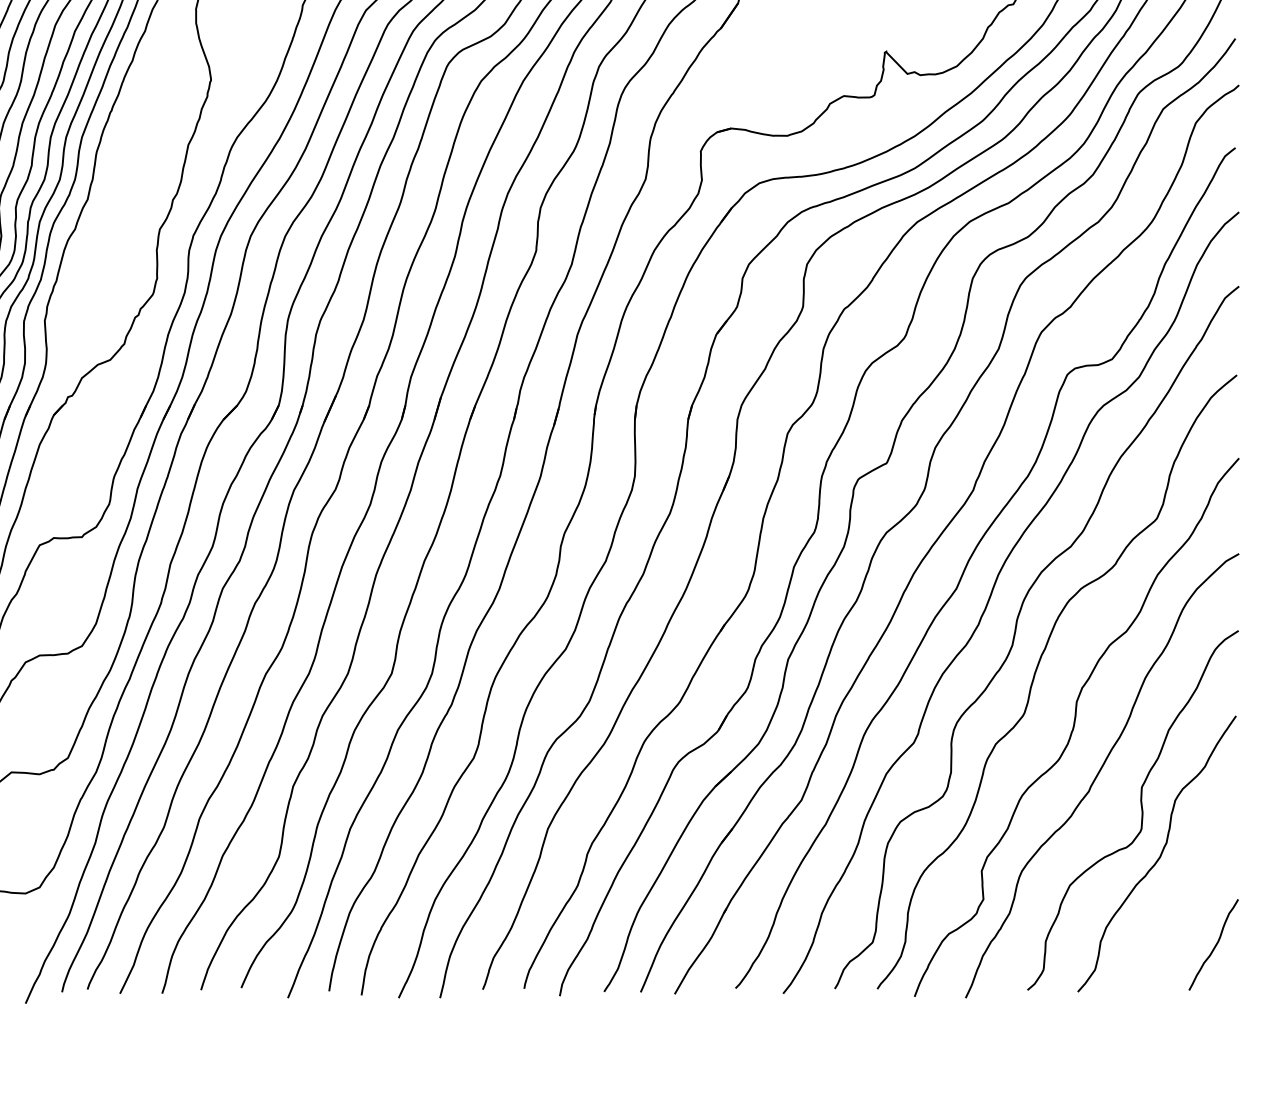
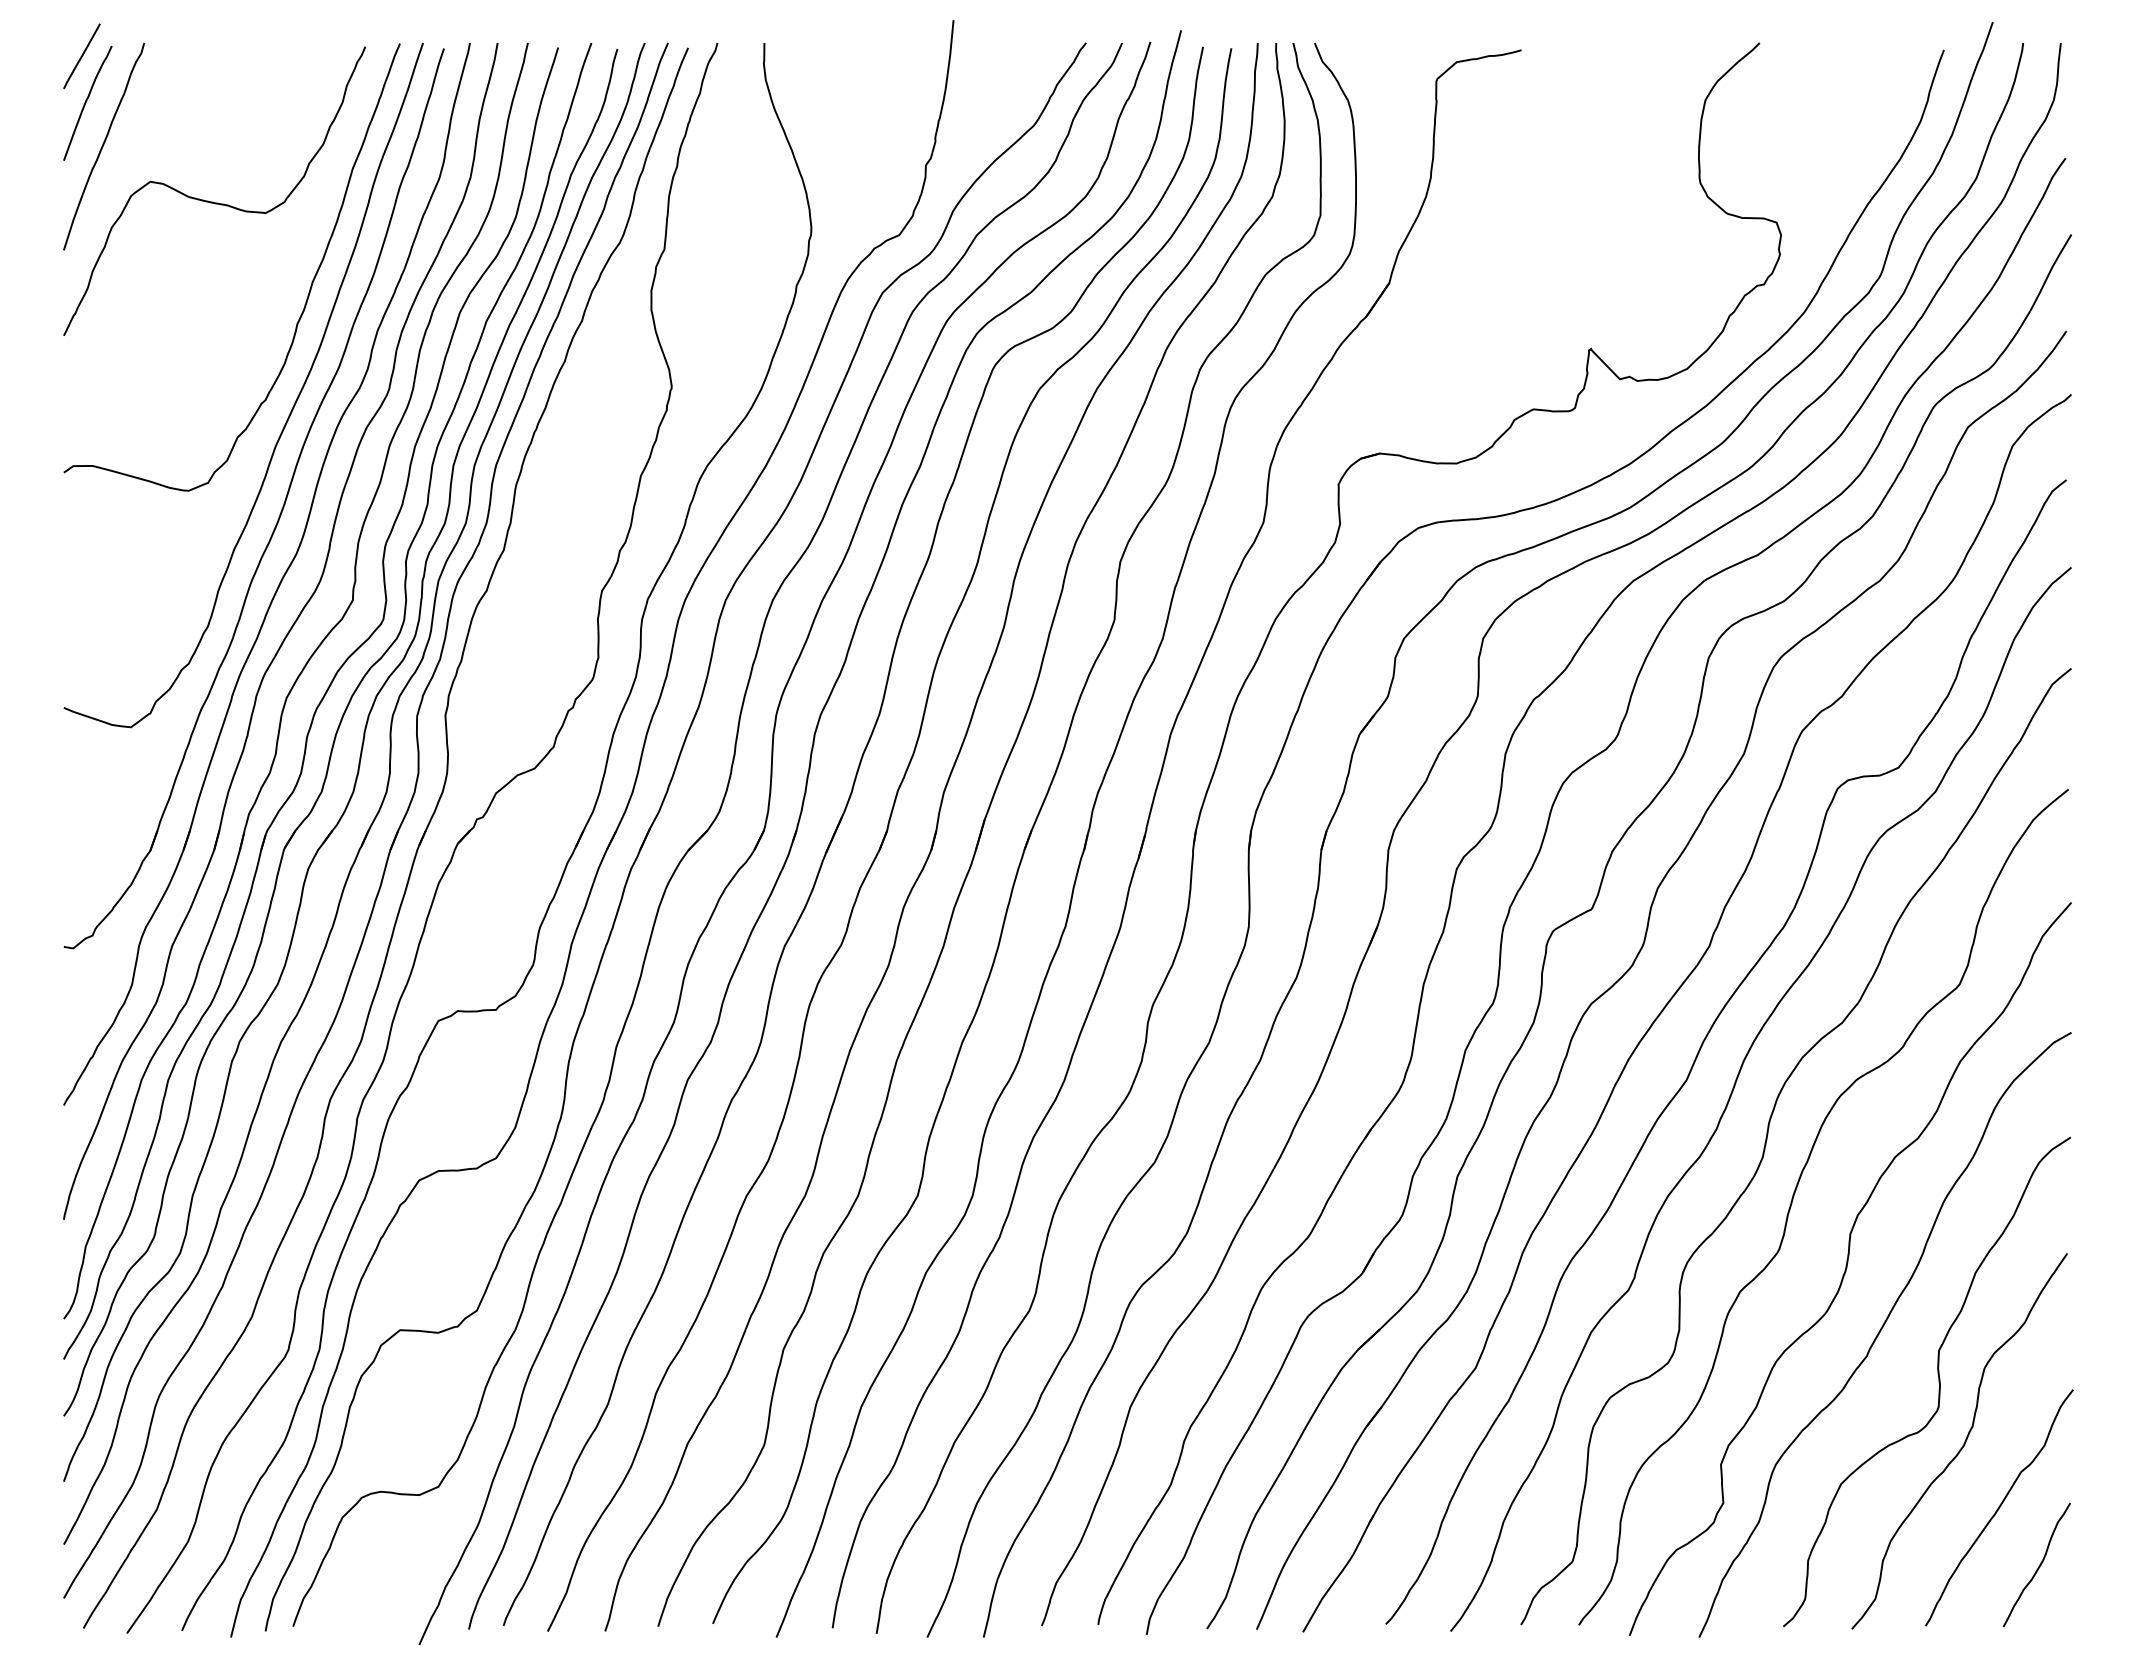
curve: (1186, 902) -> (1999, 1507), added

